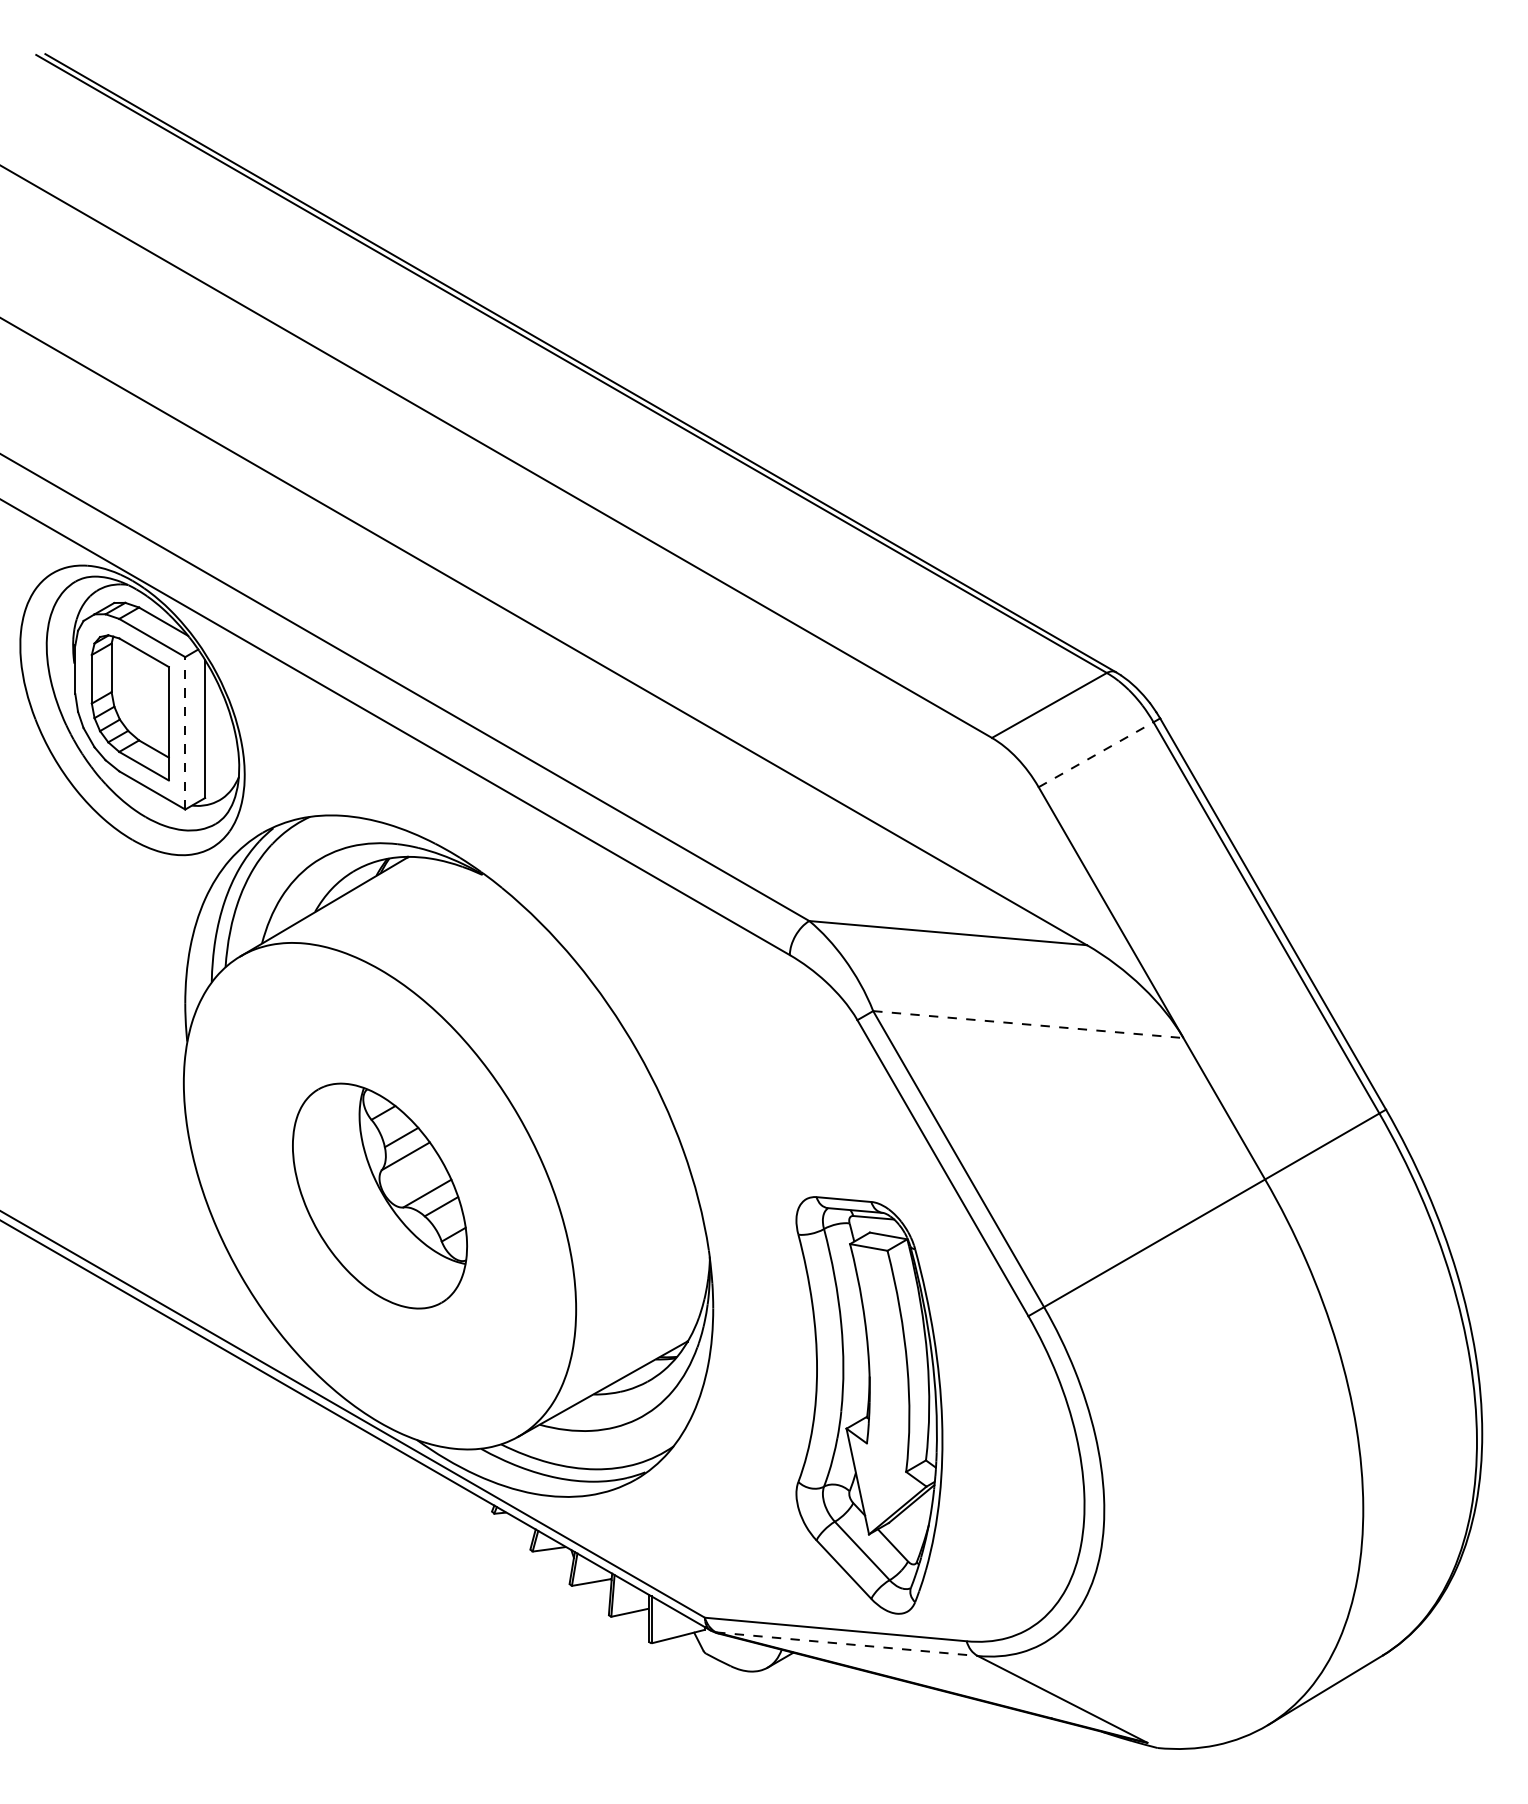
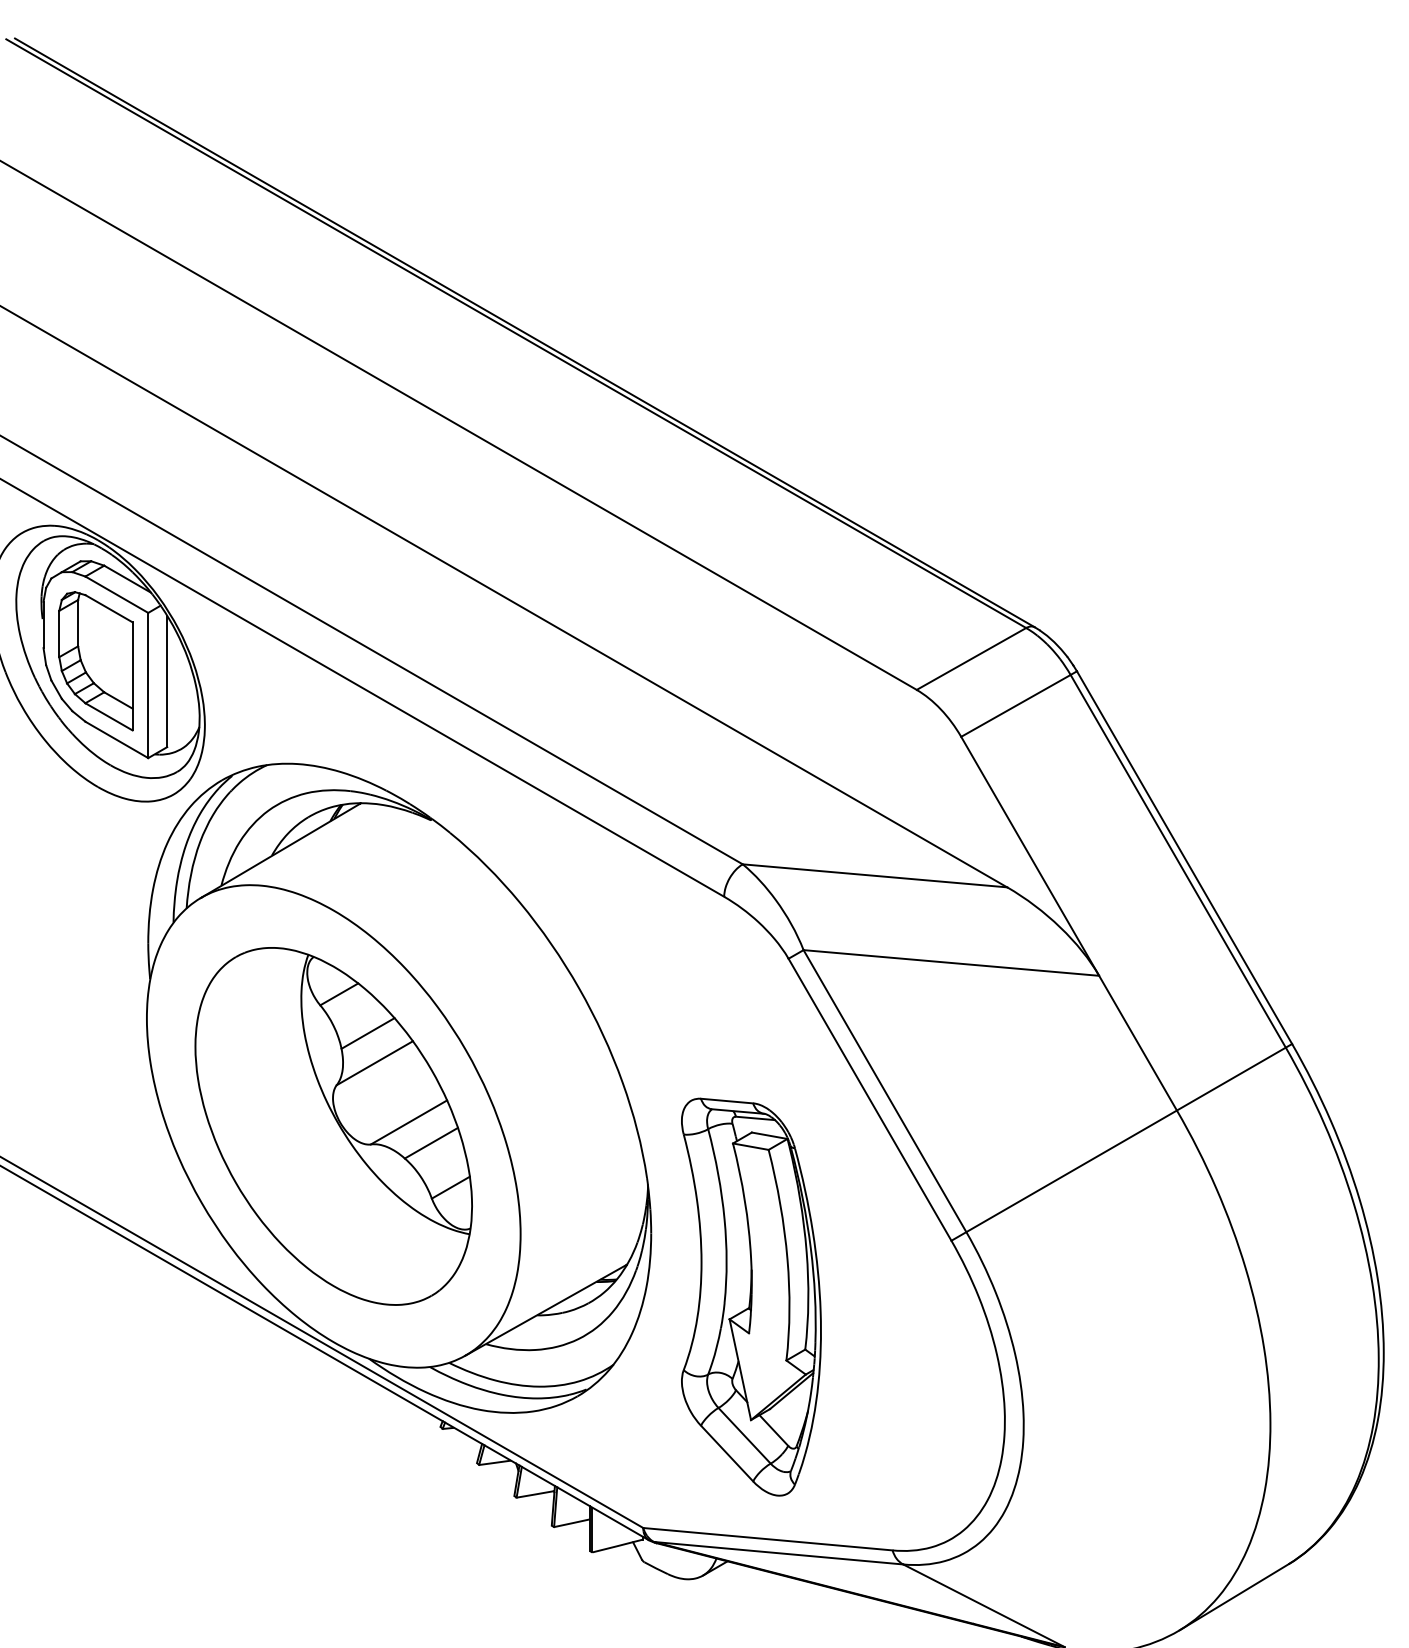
line: (185, 732) -> (148, 684), dashed -> solid
line: (1096, 754) -> (1016, 705), dashed -> solid
line: (1028, 1024) -> (951, 962), dashed -> solid
part: (379, 1195) -> (333, 1125), size x1.67
part: (869, 1405) -> (751, 1297), moved
line: (847, 1644) -> (779, 1553), dashed -> solid

